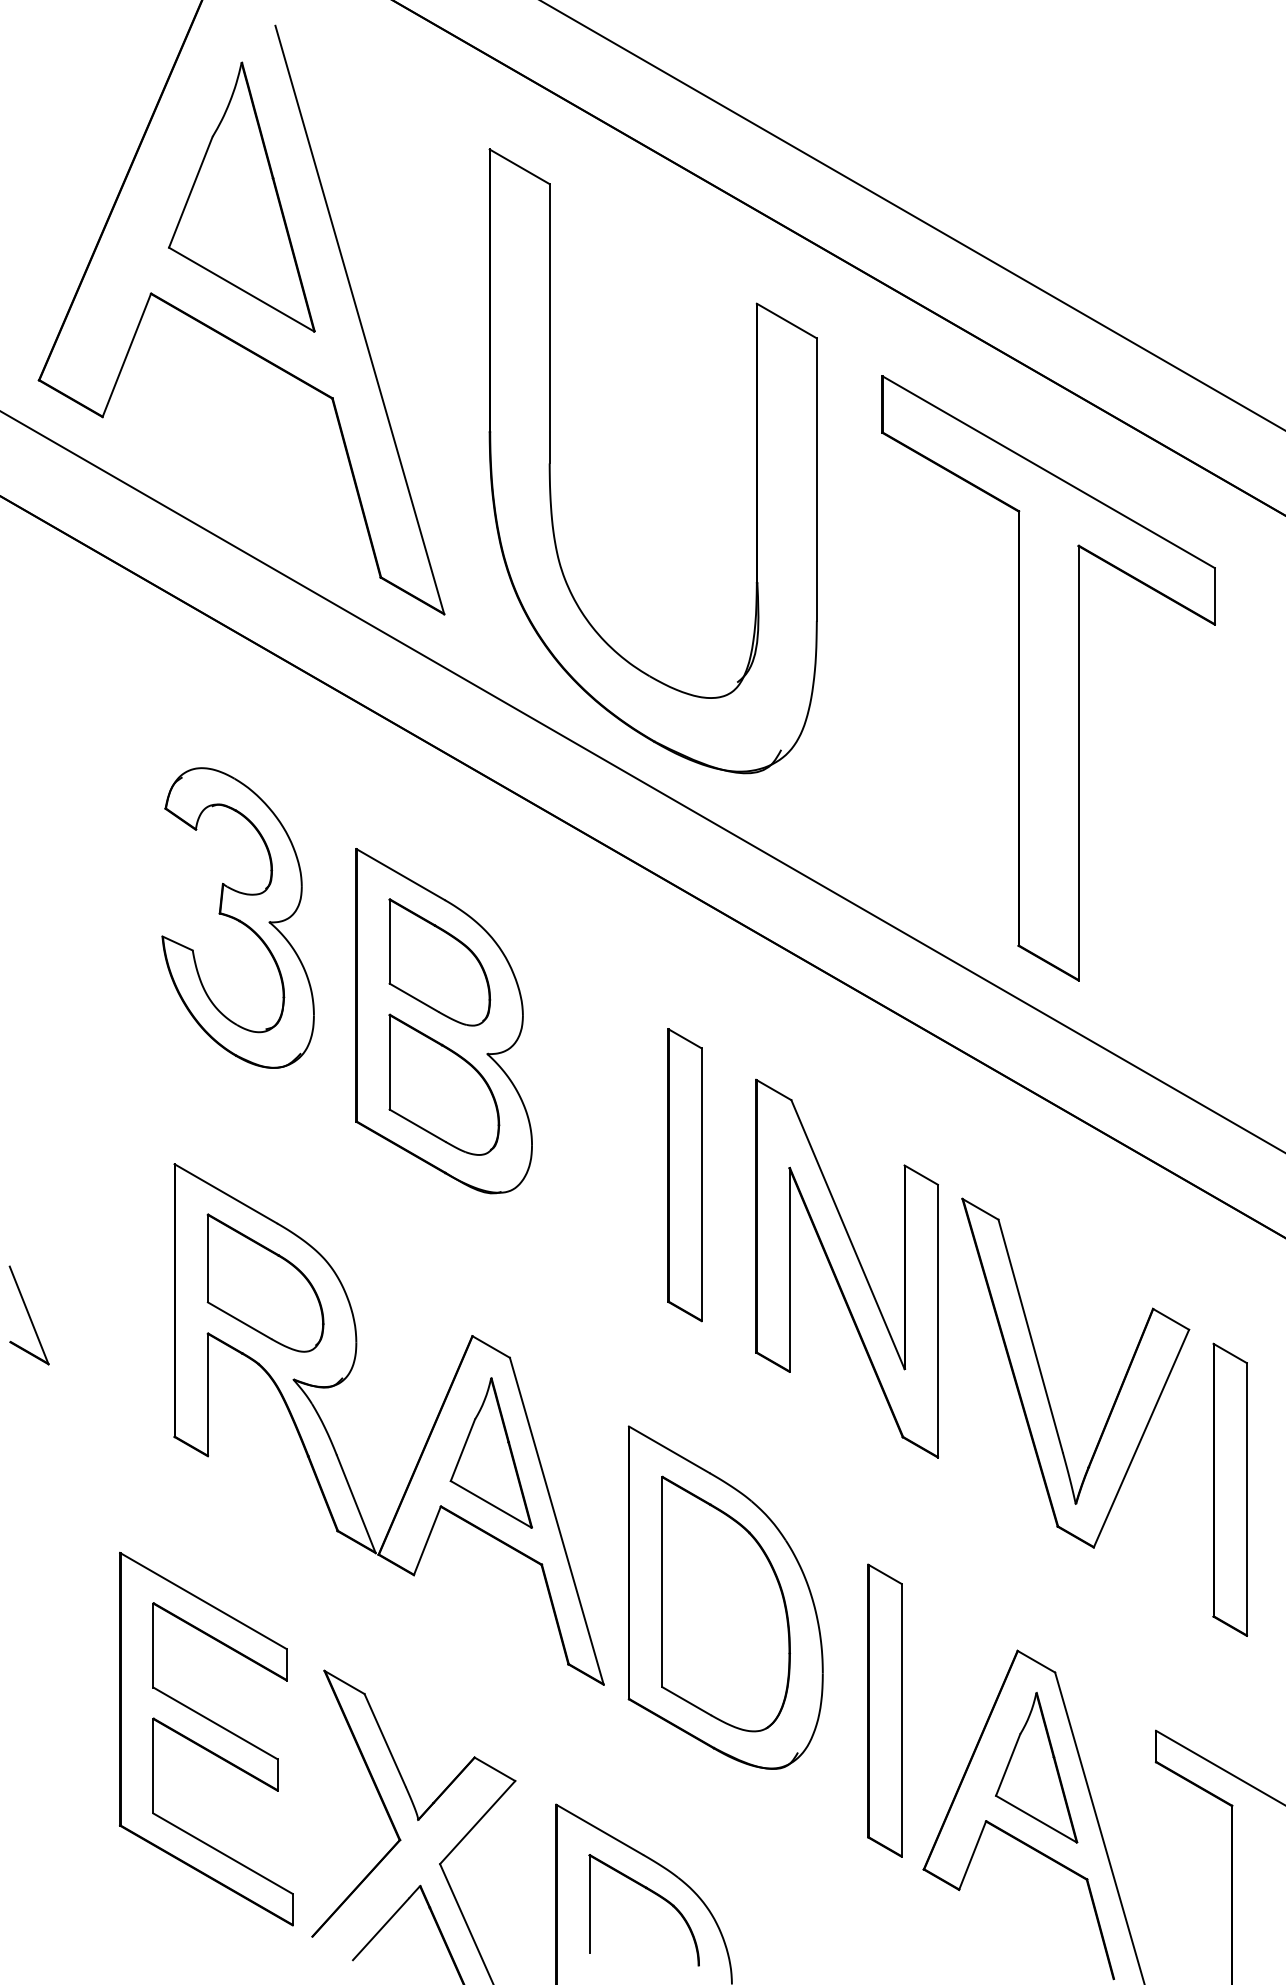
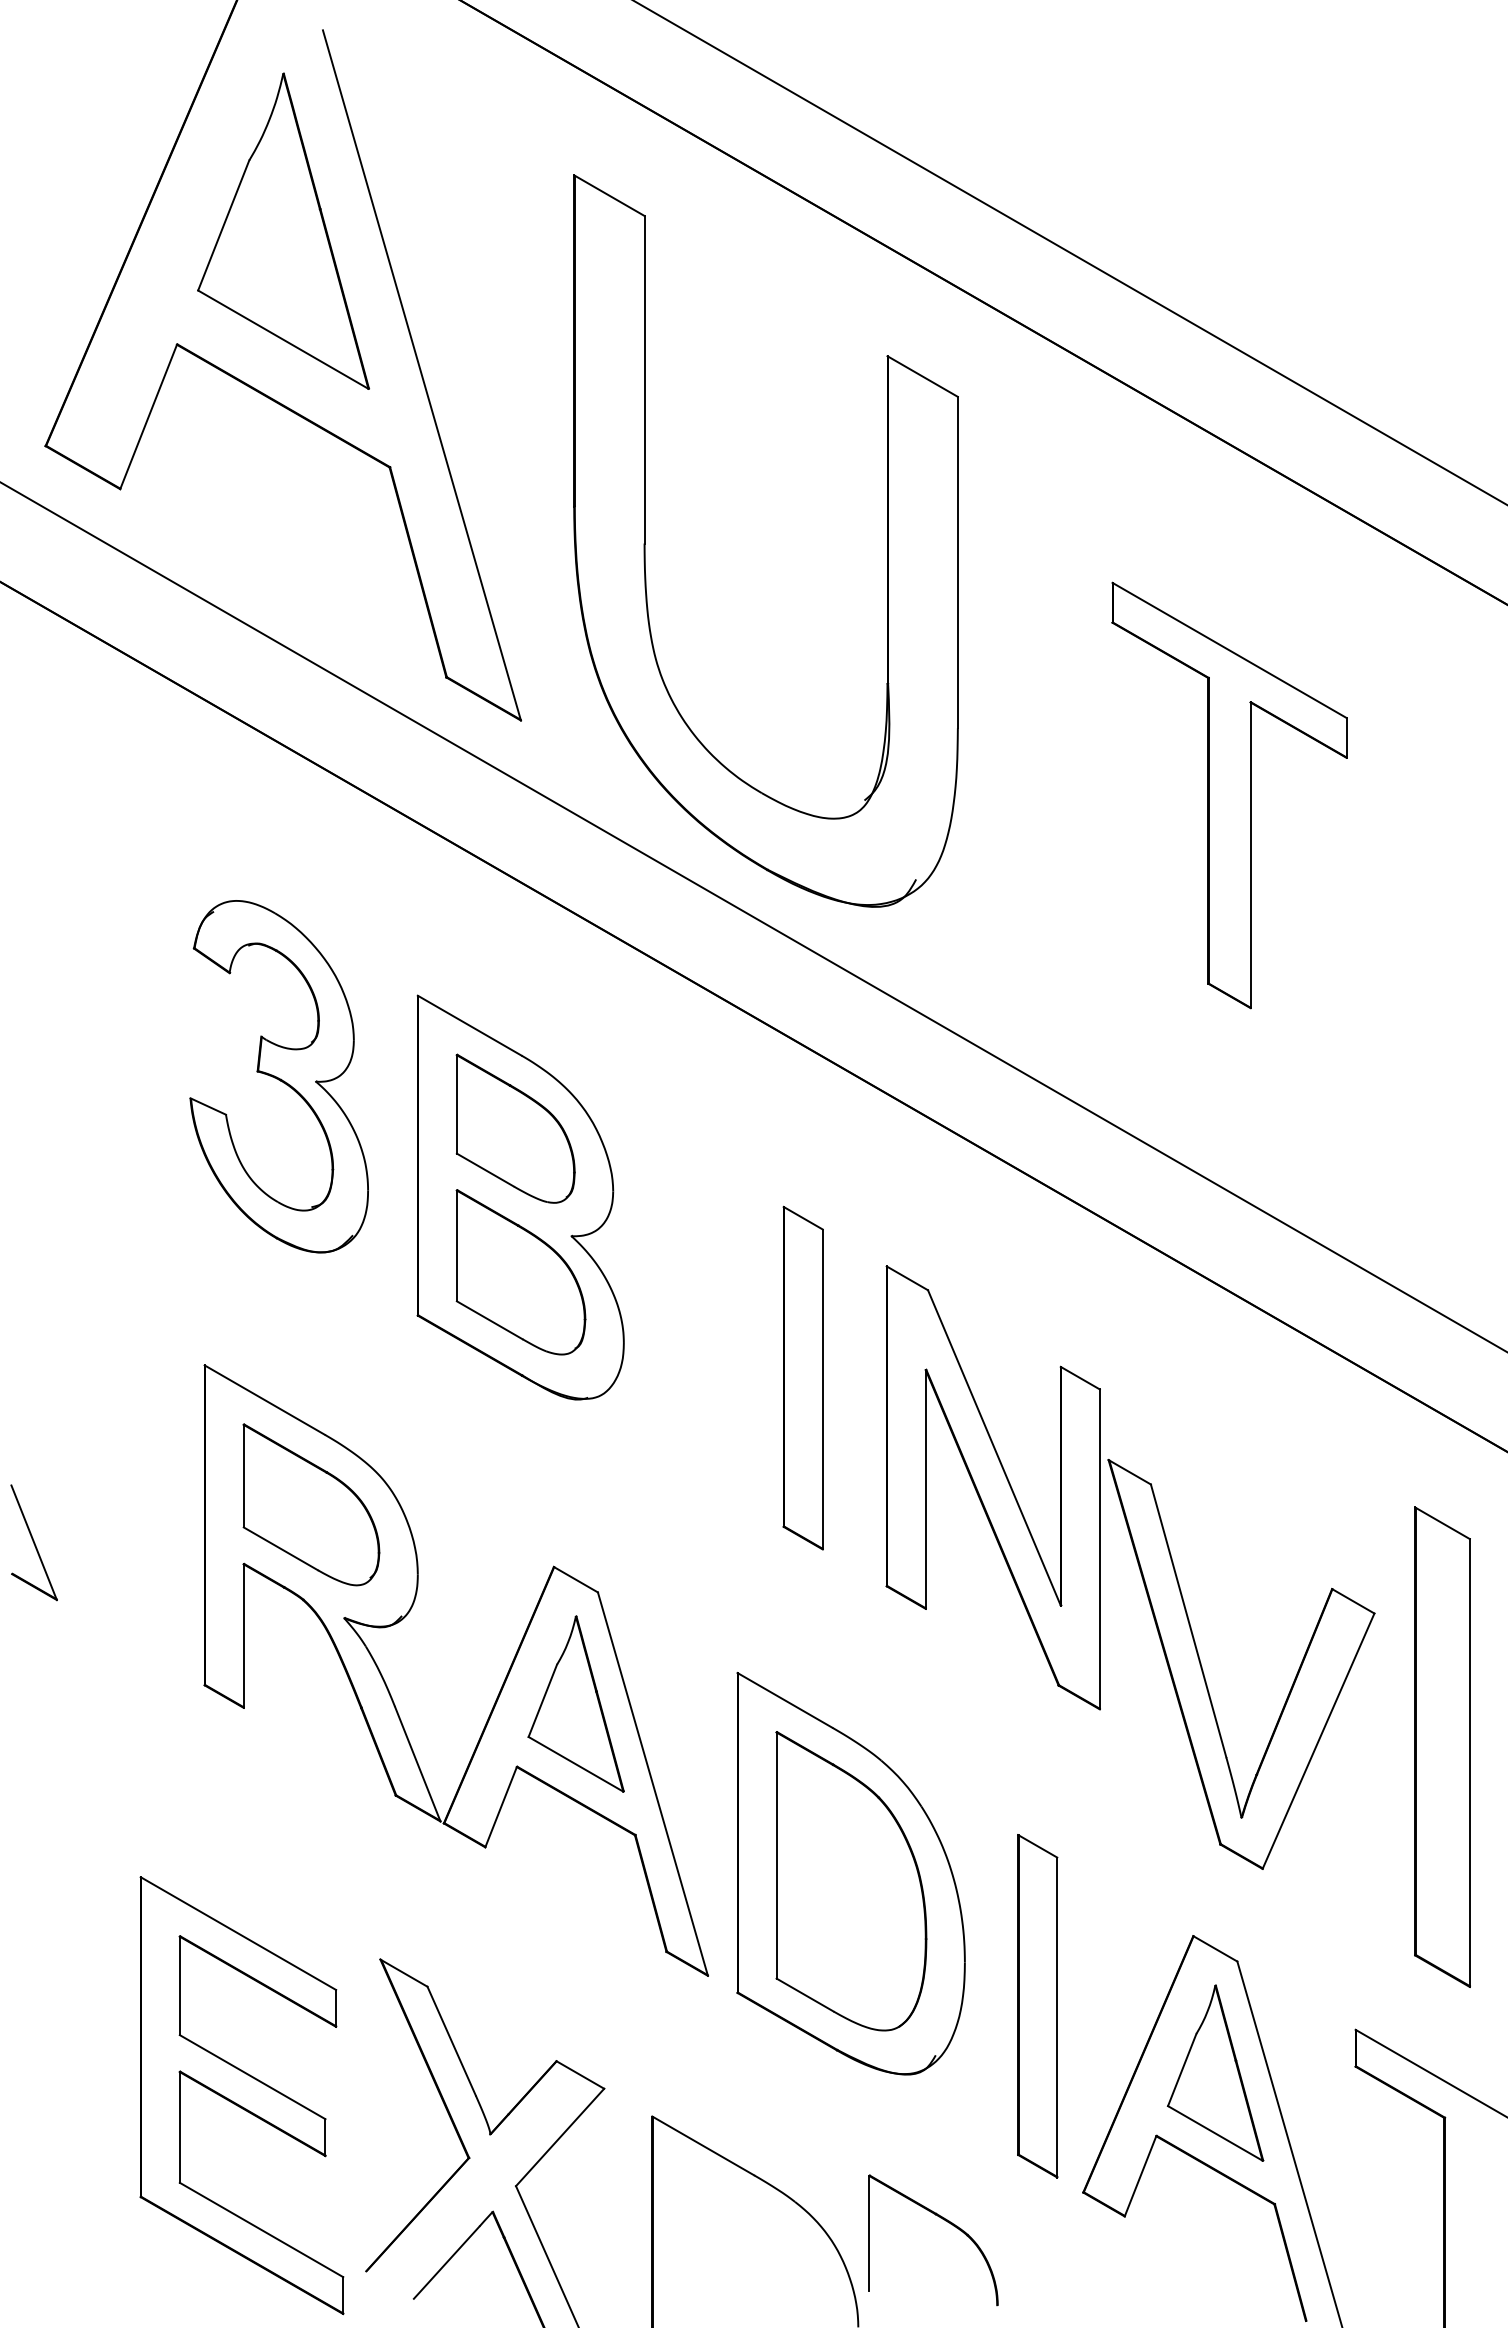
part: (1048, 678) -> (1229, 795), size x0.6
part: (1044, 1380) -> (1204, 1673), moved
part: (1230, 1490) -> (1442, 1747), size x1.4
part: (205, 1739) -> (241, 2095), moved
part: (654, 1894) -> (945, 2221), moved

